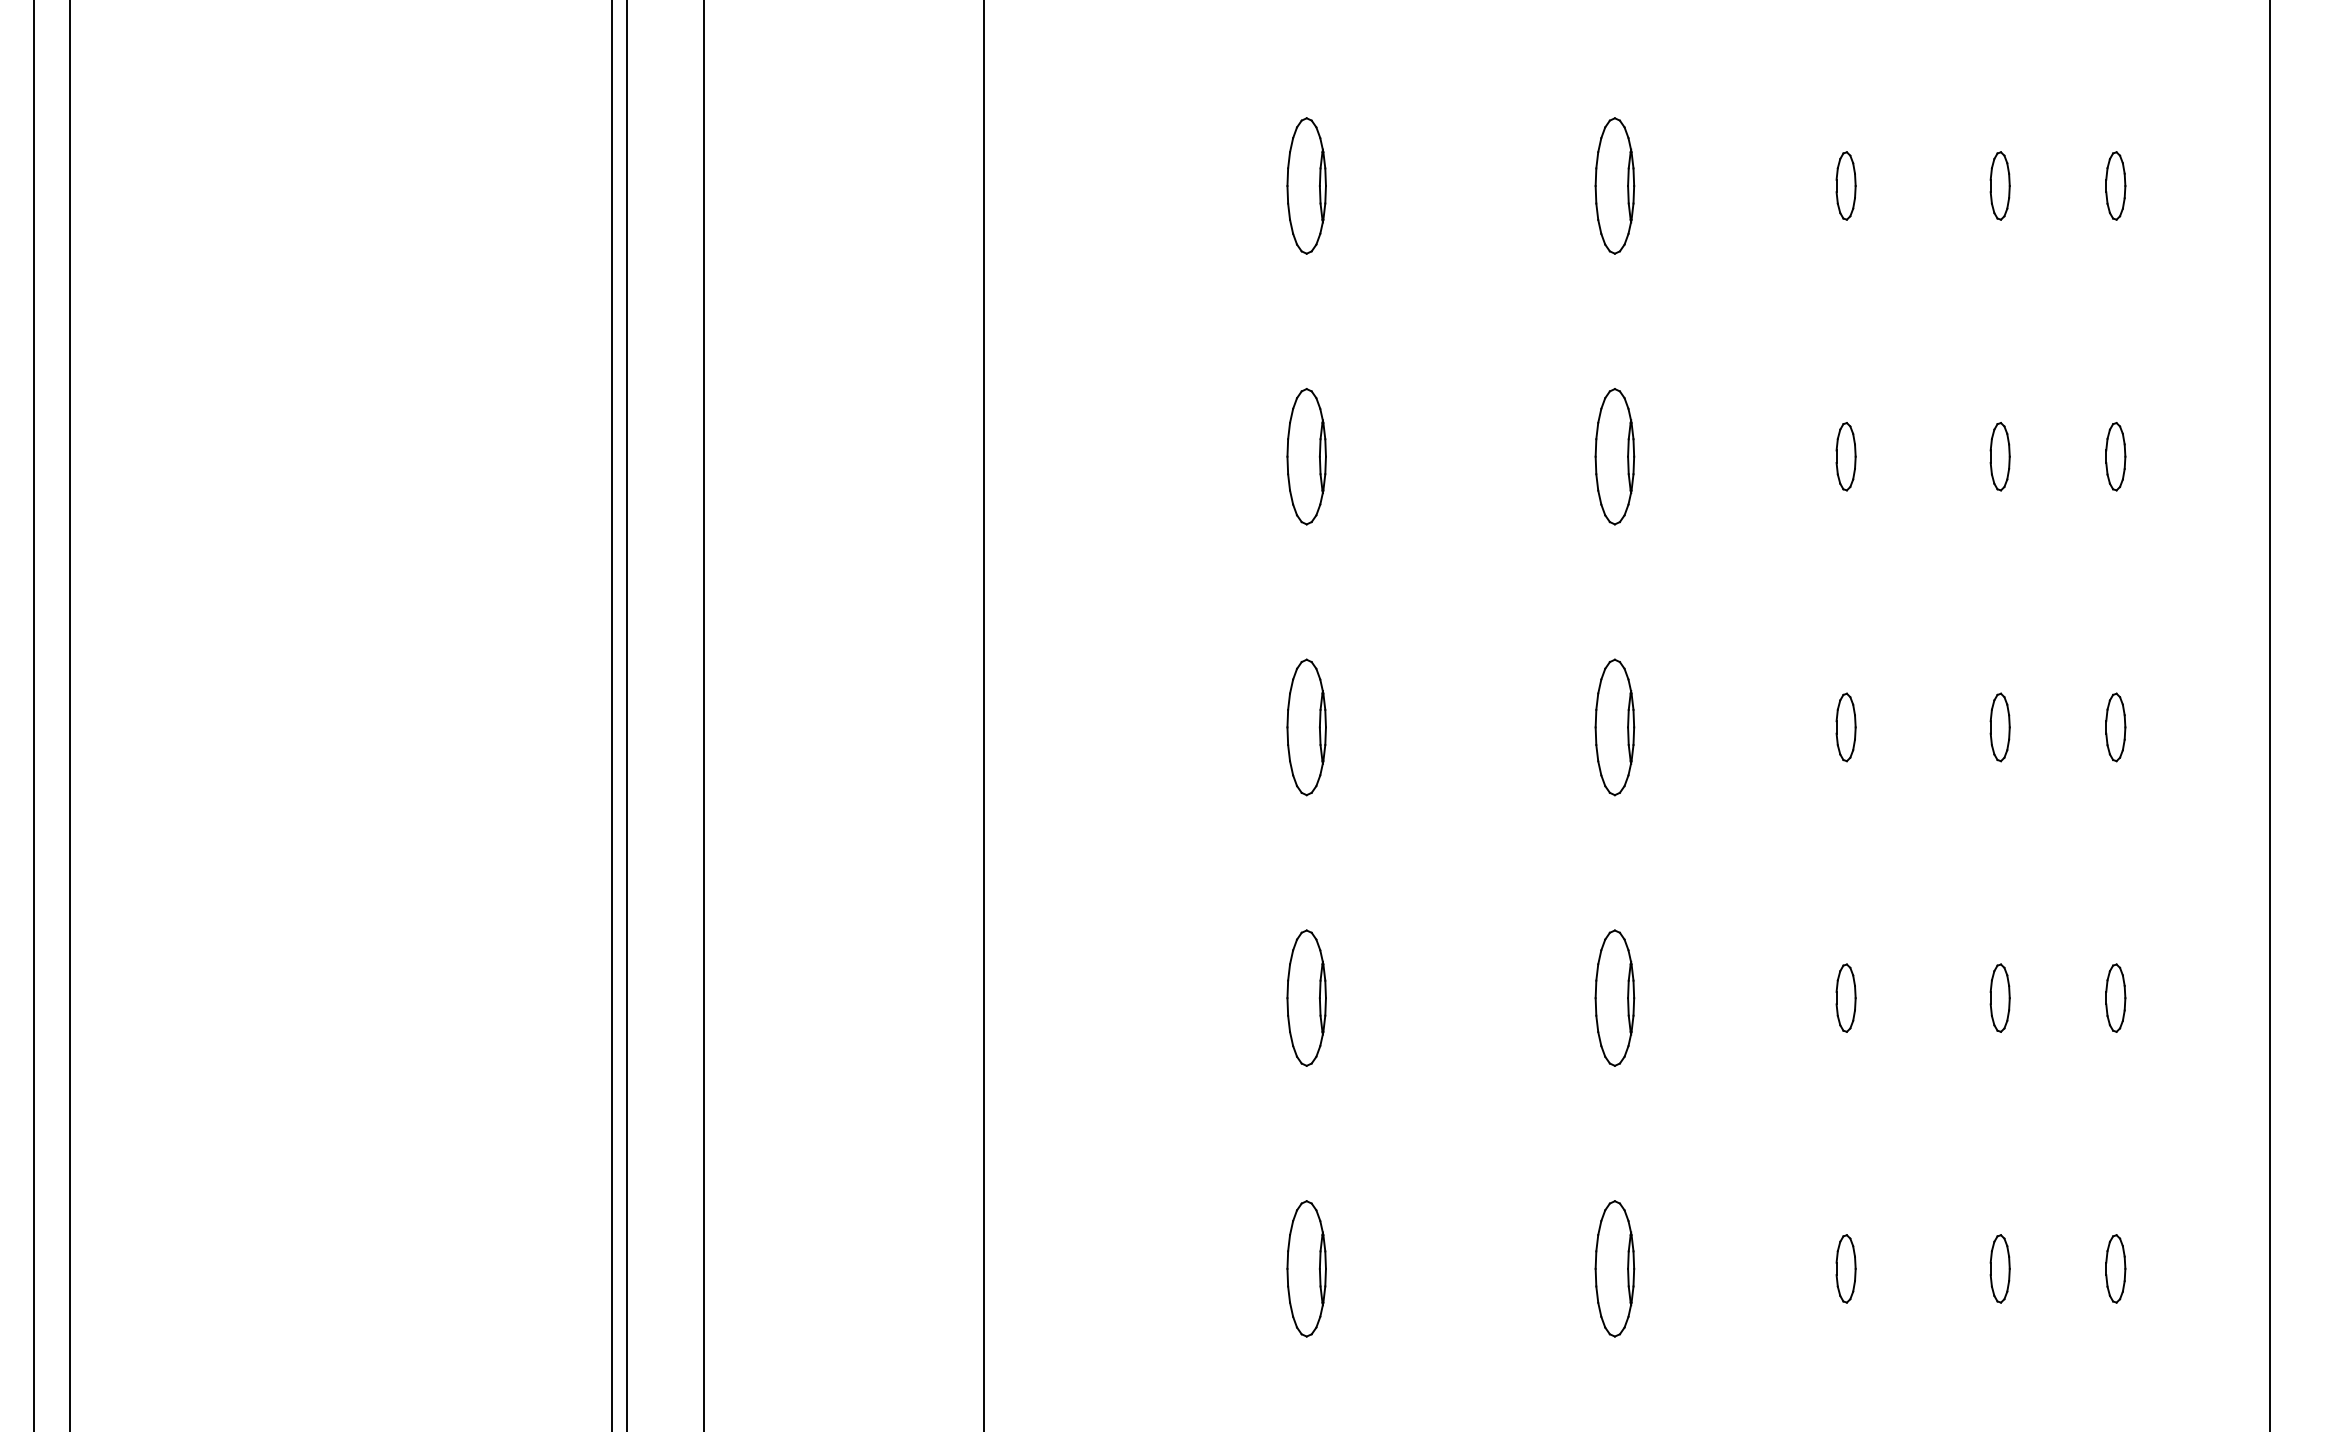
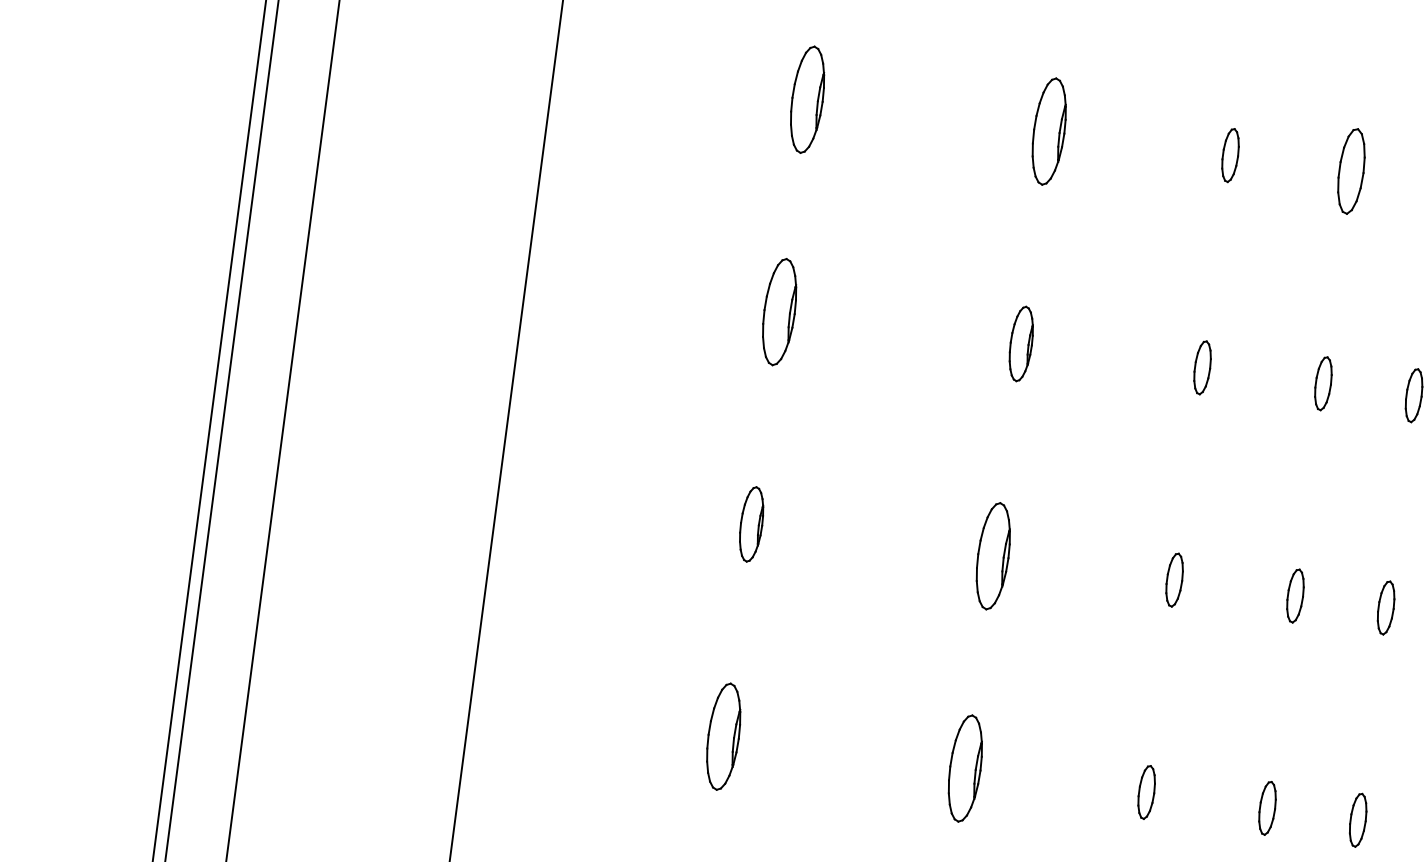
part: (1999, 185) -> (1350, 170), size x1.6
part: (1614, 456) -> (1021, 343), size x0.7
part: (1306, 727) -> (751, 524), size x0.7

